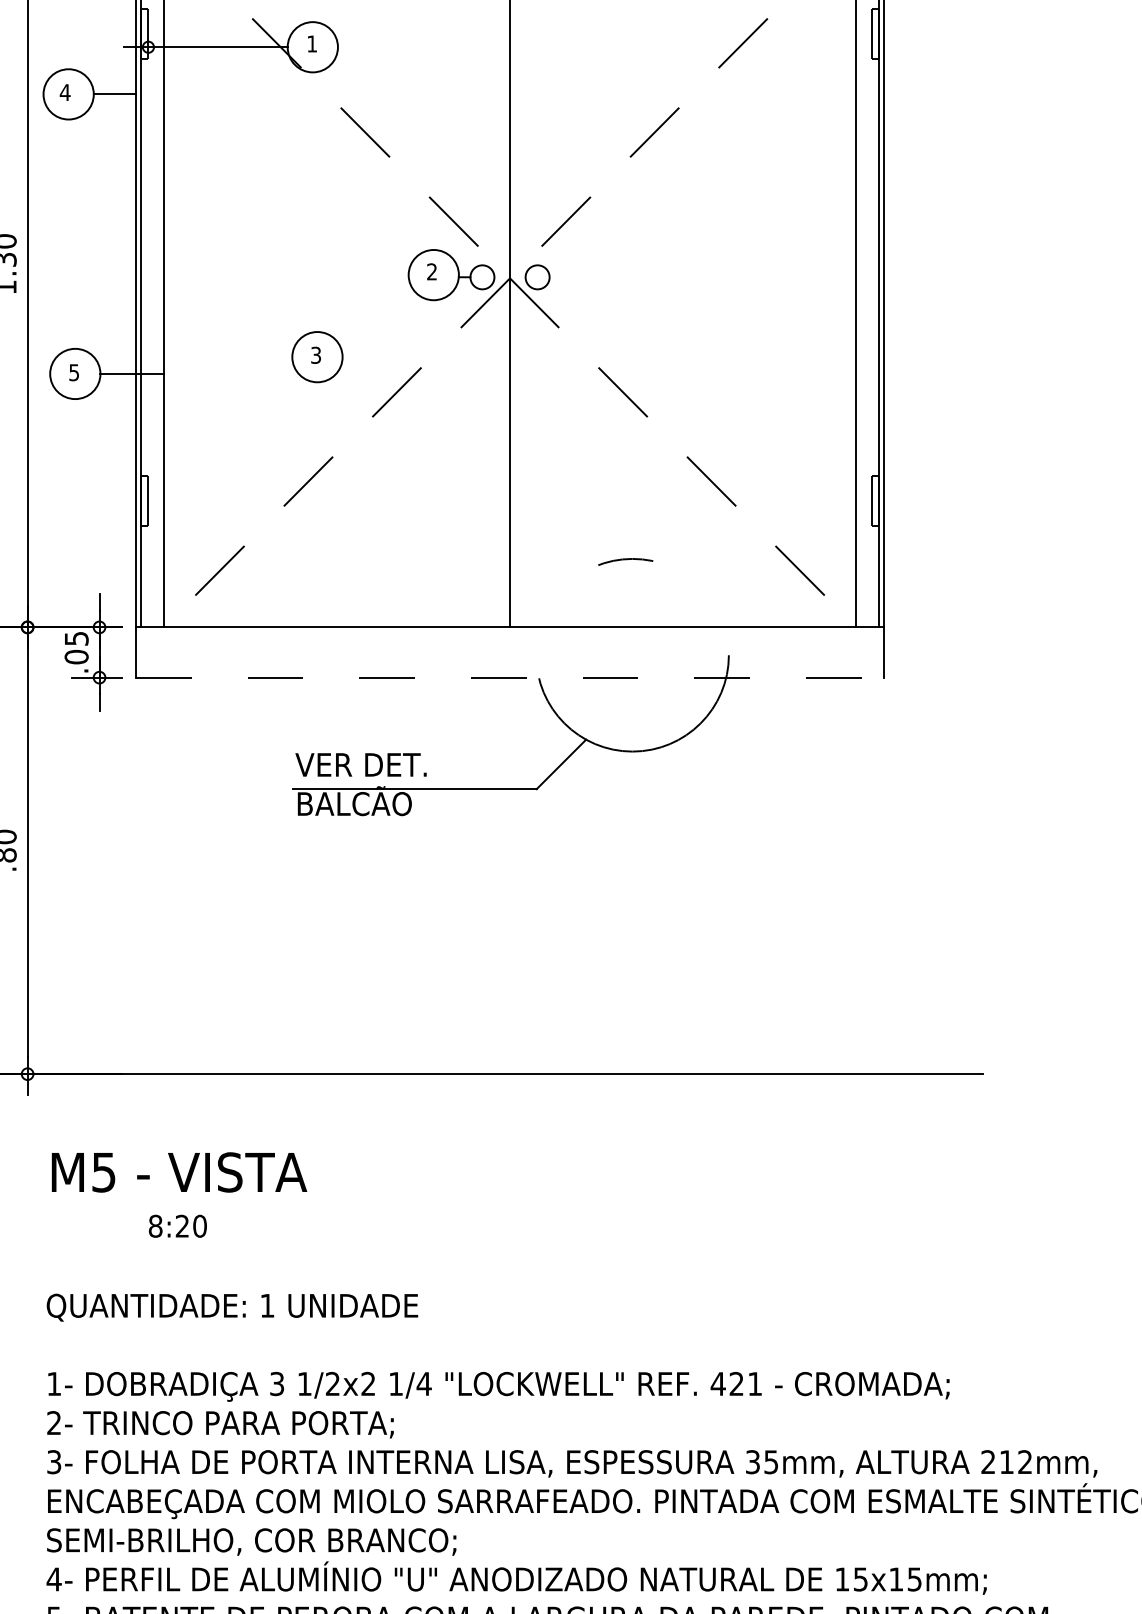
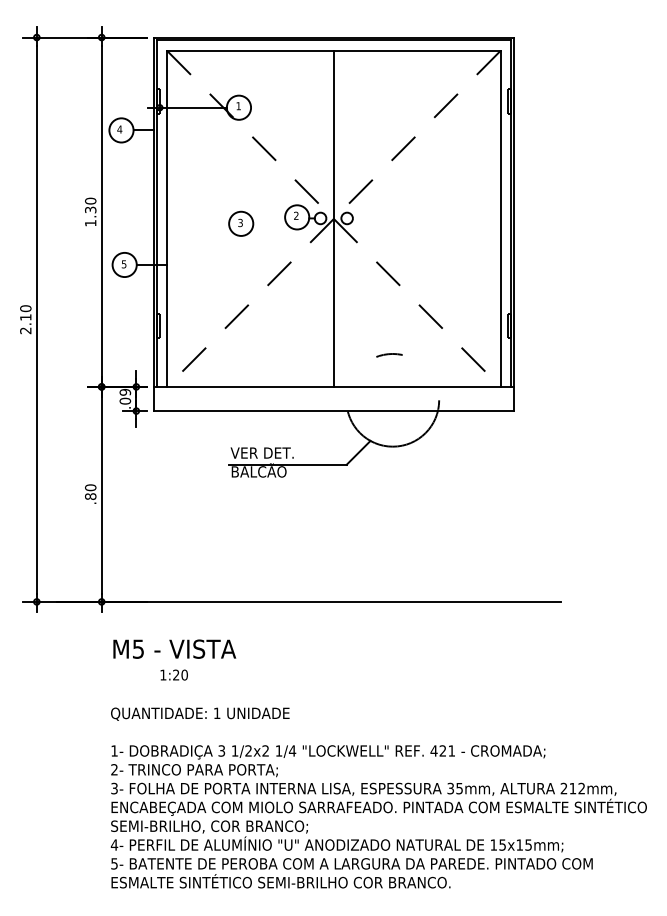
part: (318, 356) -> (241, 223), moved
text: (74, 639) -> (124, 392), .05 -> .09
line: (511, 678) -> (334, 411), dashed -> solid
text: (155, 1225) -> (163, 674), 8:20 -> 1:20

